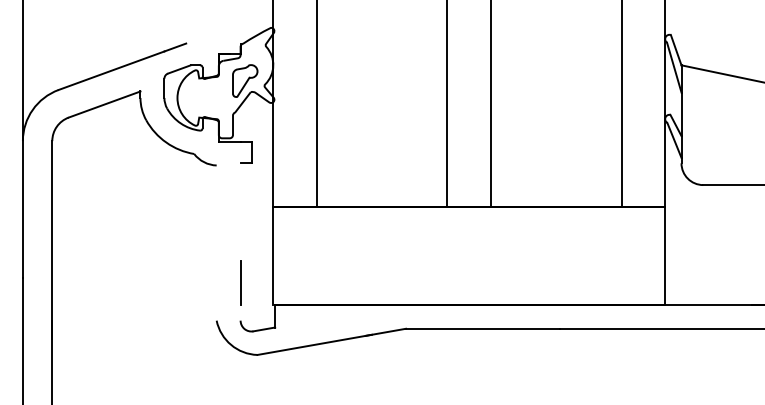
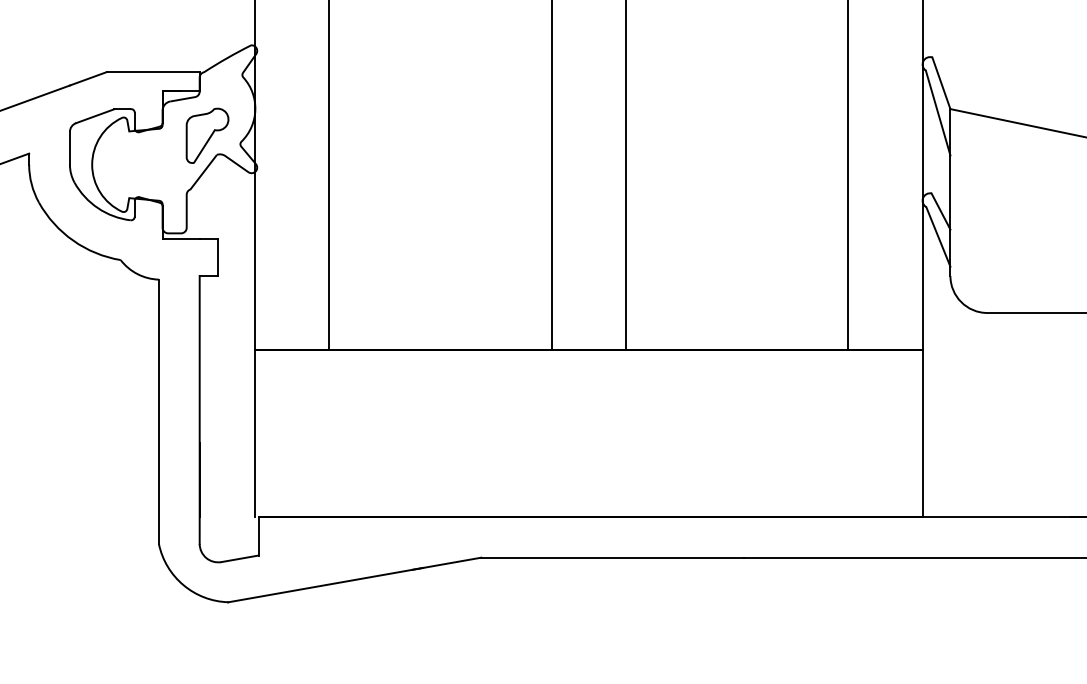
line: (213, 43) -> (153, 71), added
line: (240, 241) -> (199, 409), added
line: (216, 242) -> (158, 410), added

